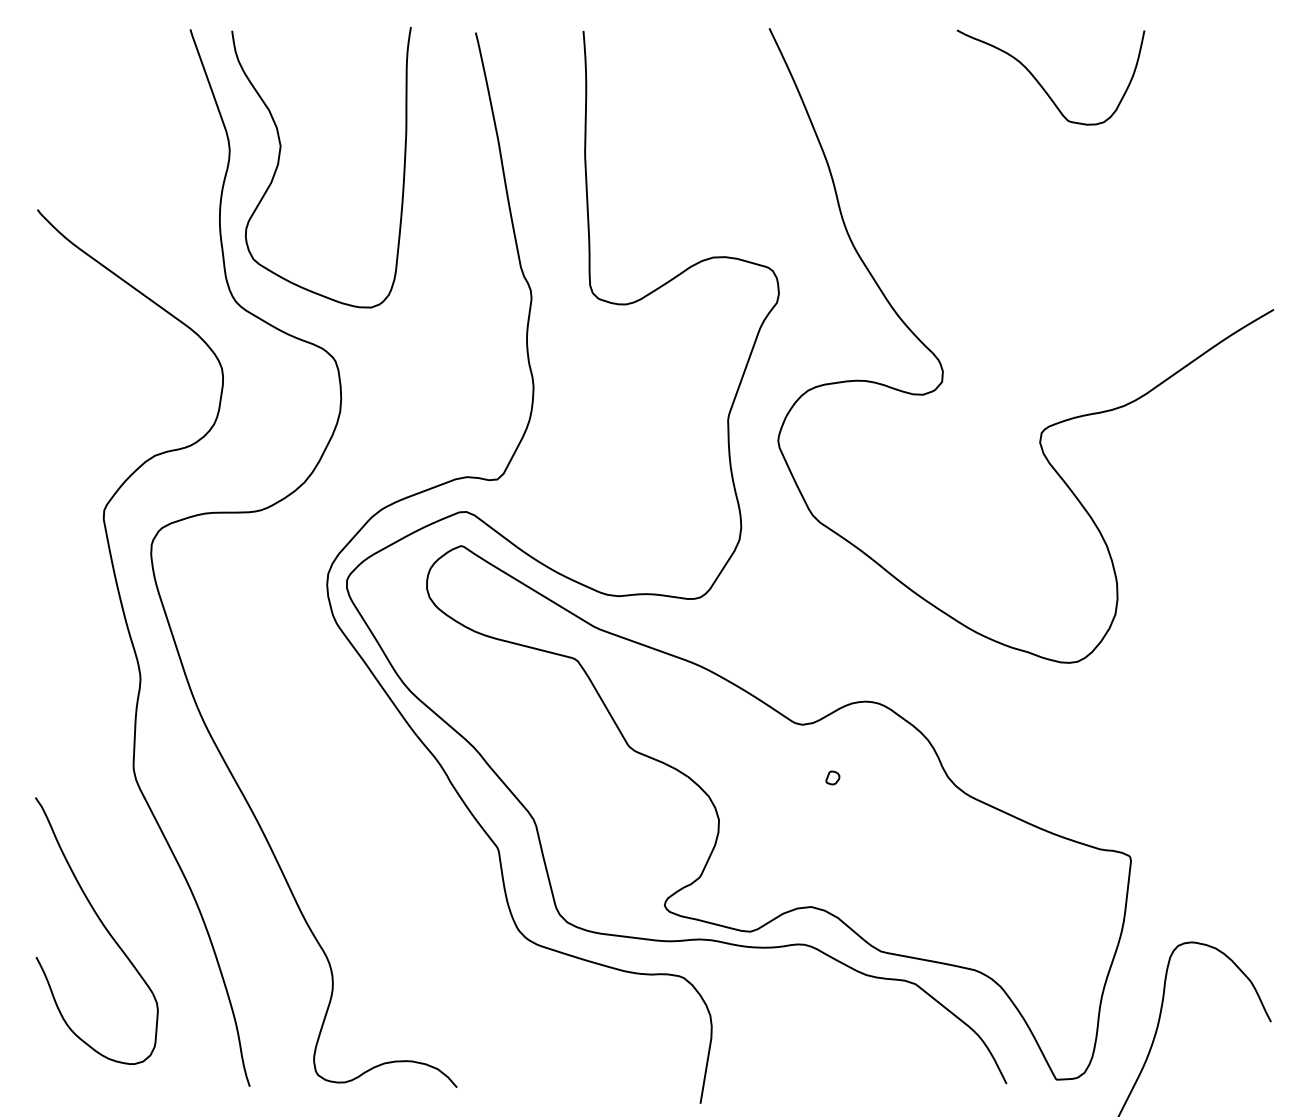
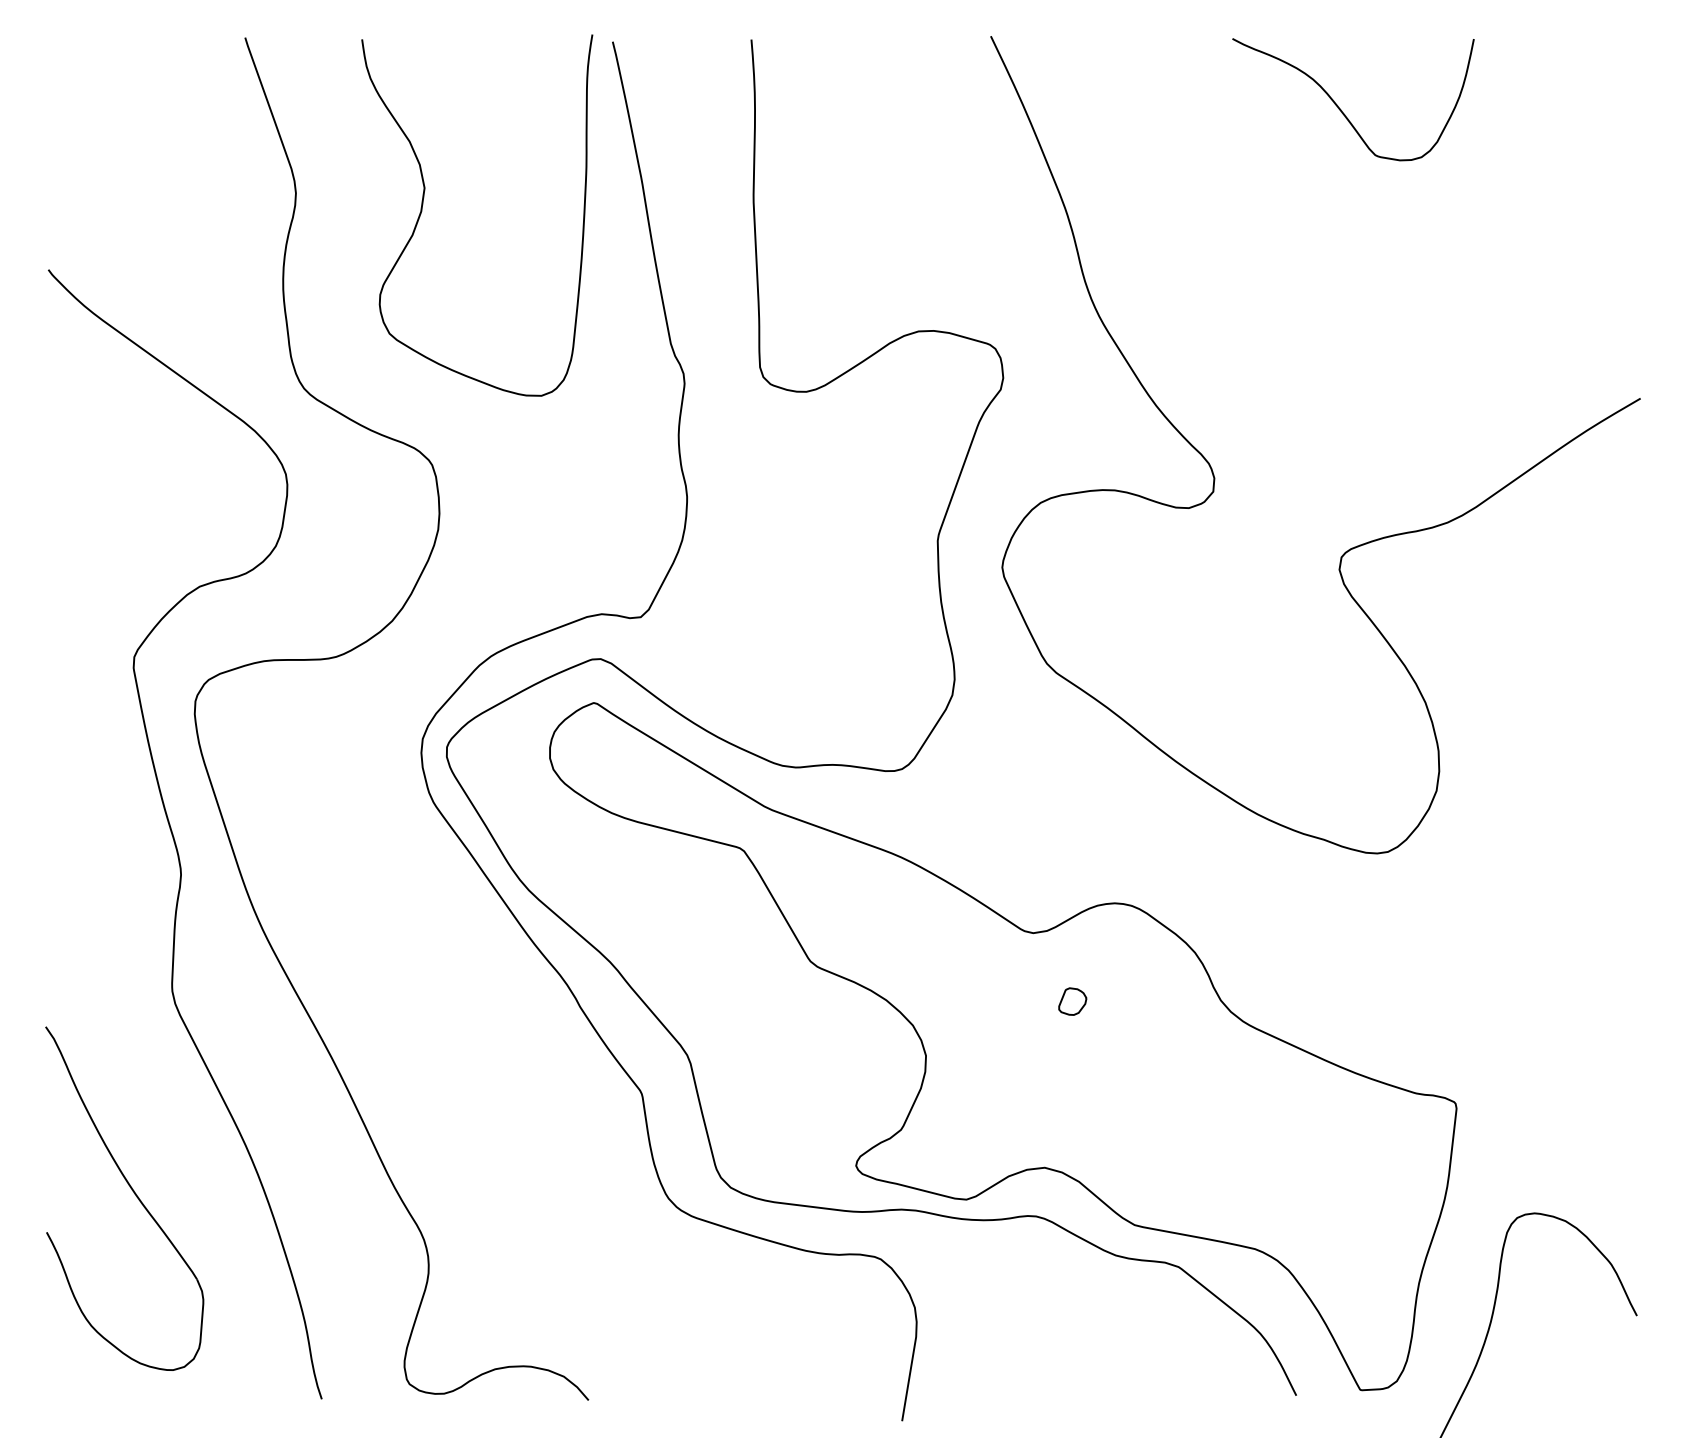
curve: (279, 163) -> (423, 210), moved
part: (832, 777) -> (1072, 1001), size x1.6

